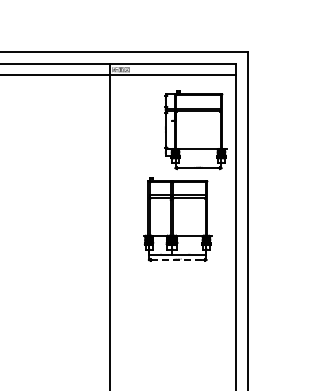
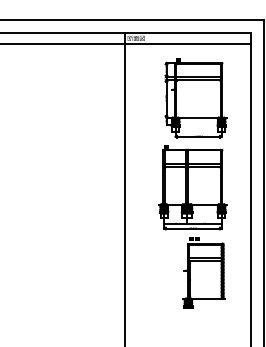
part: (195, 130) -> (195, 99), moved
line: (177, 259) -> (192, 228), dashed -> solid
part: (188, 304) -> (203, 273), added

